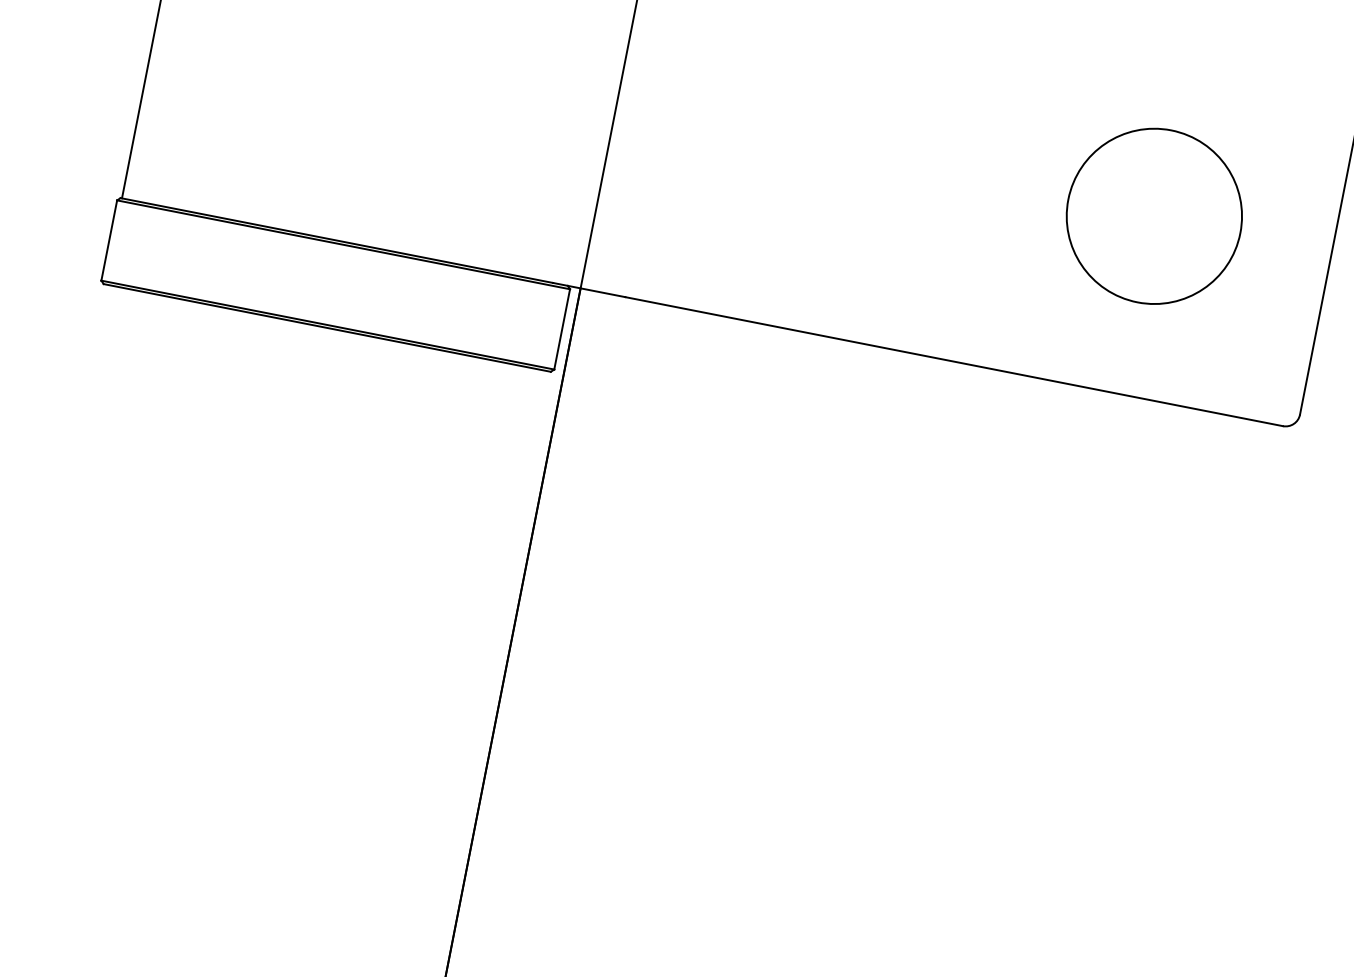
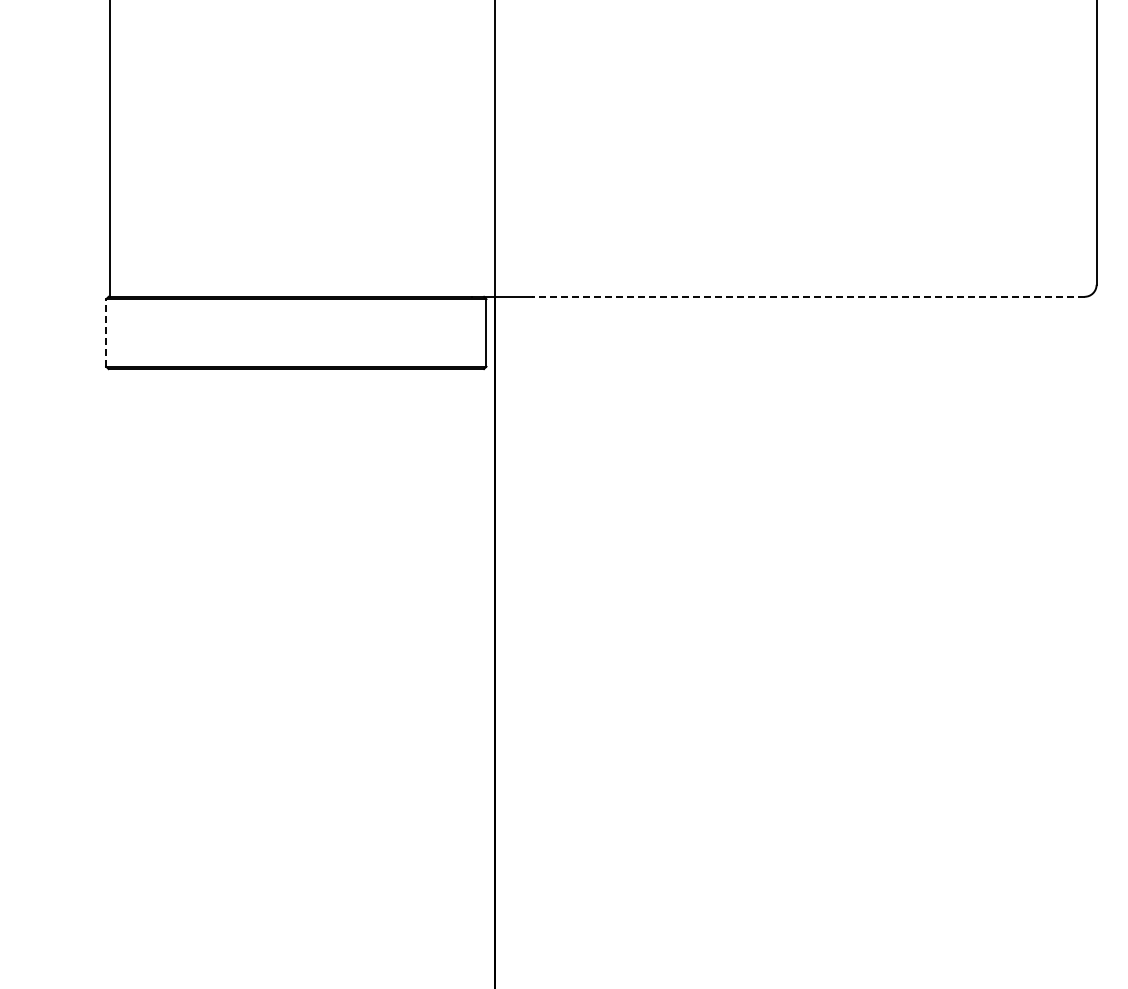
circle: (1154, 216) -> (947, 147), removed
line: (109, 240) -> (106, 332), solid -> dashed
line: (954, 361) -> (808, 296), solid -> dashed

